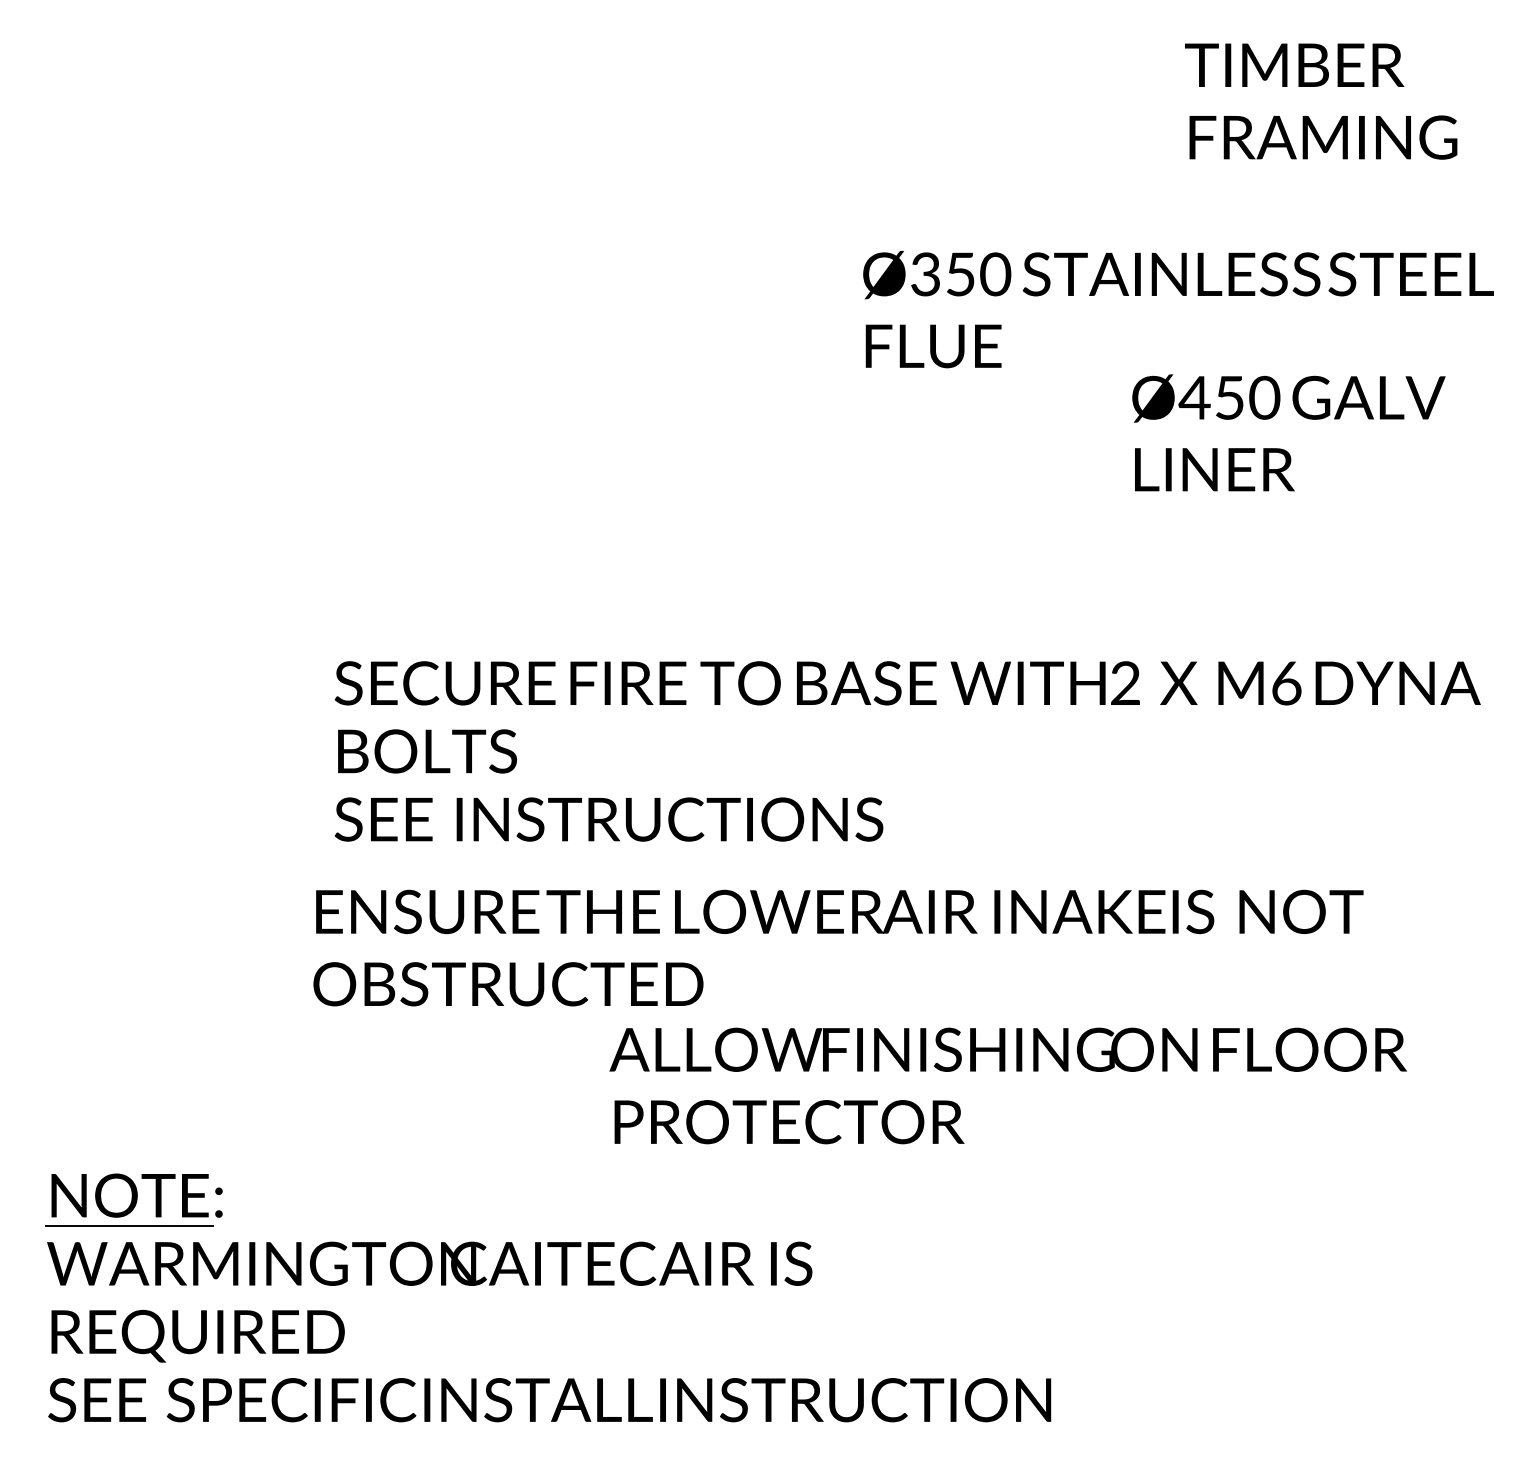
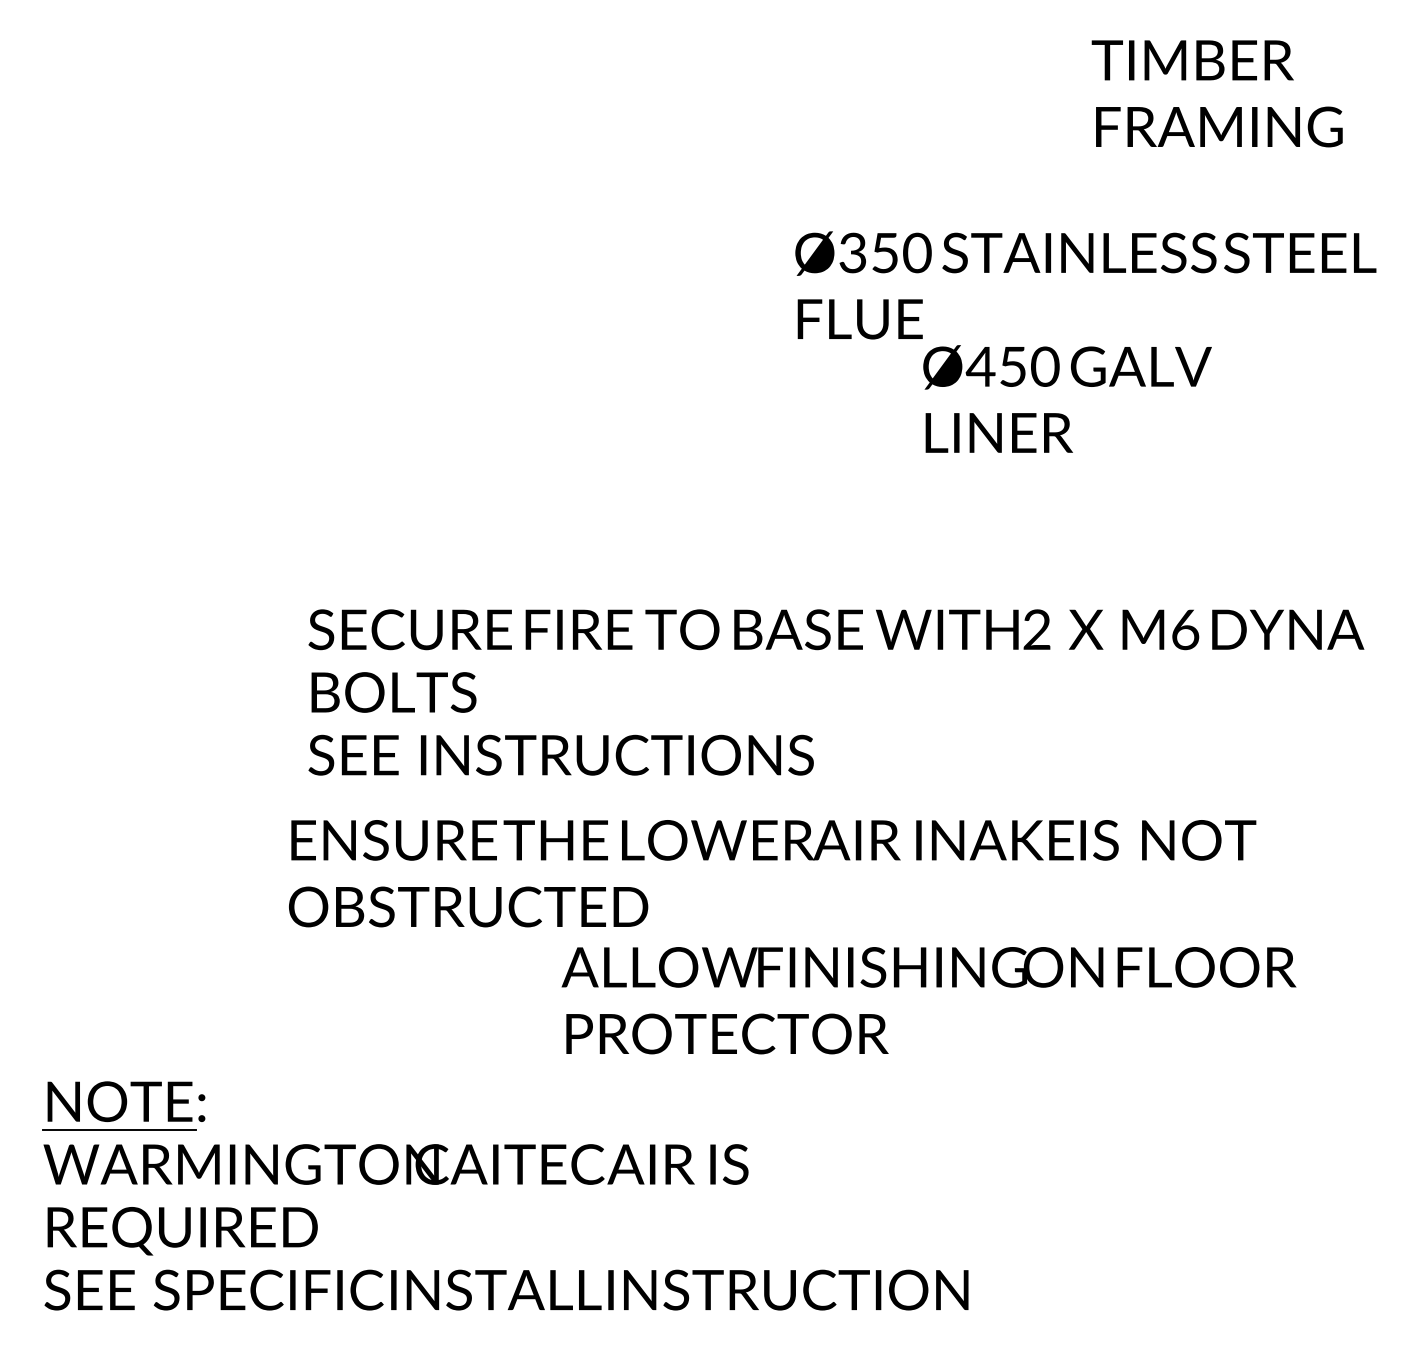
text: (1288, 432) -> (1067, 398), moved

